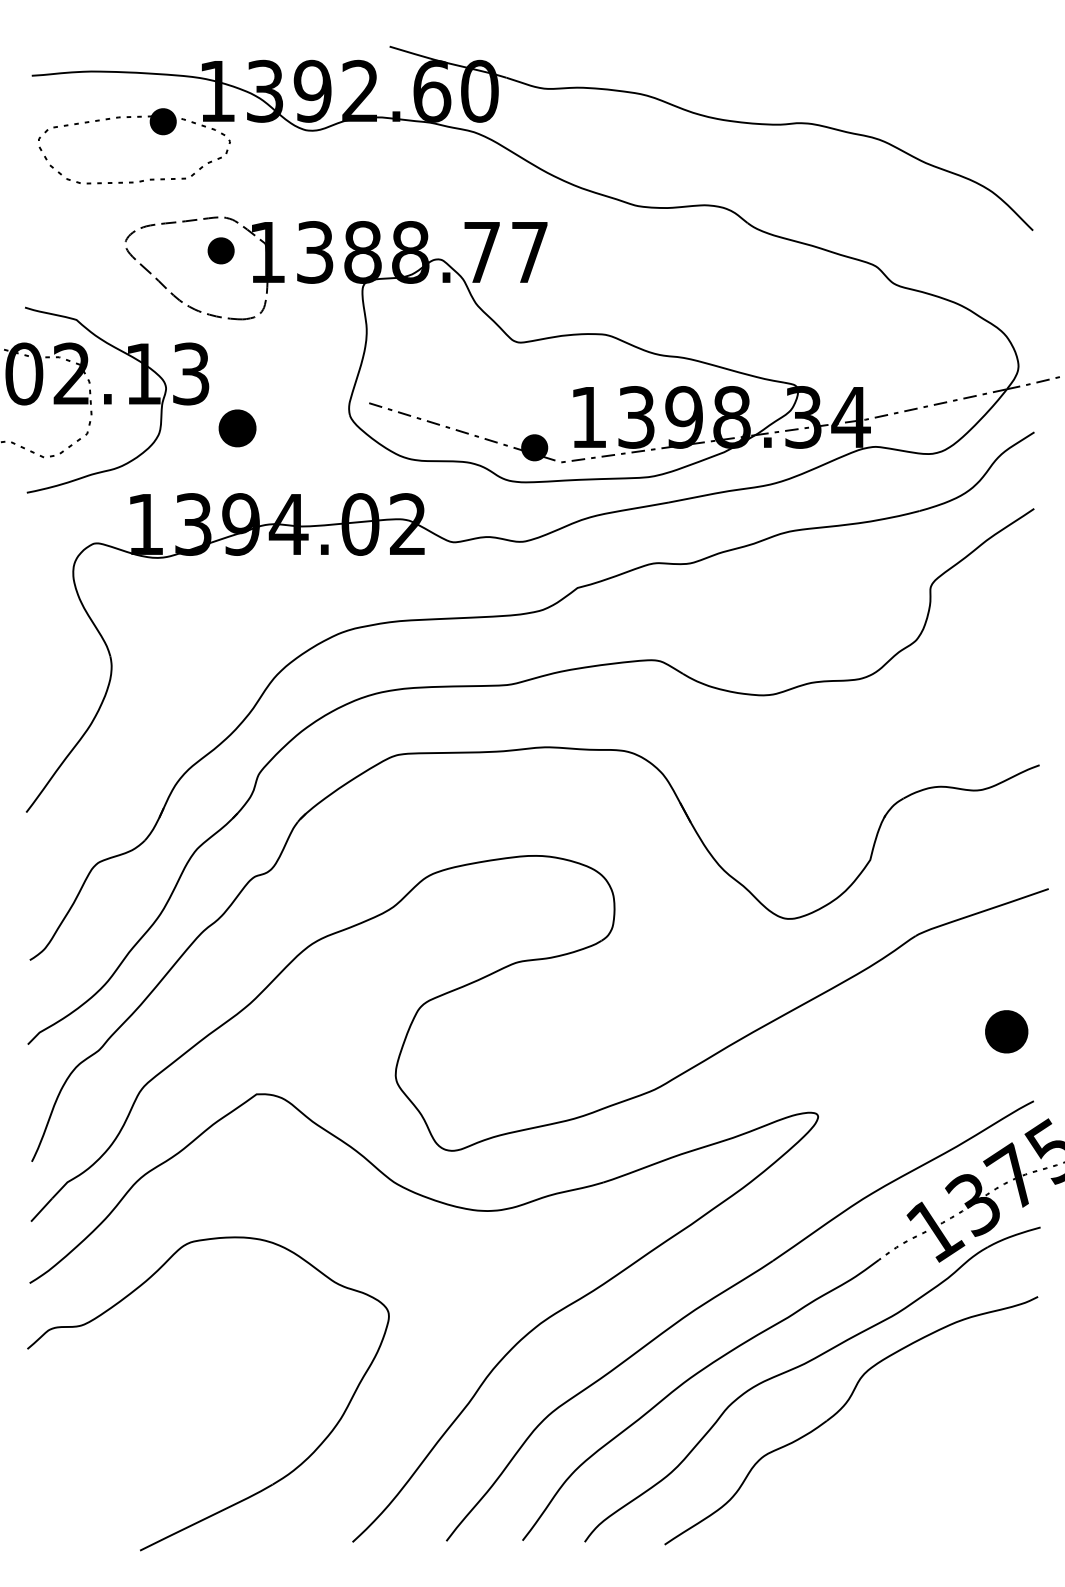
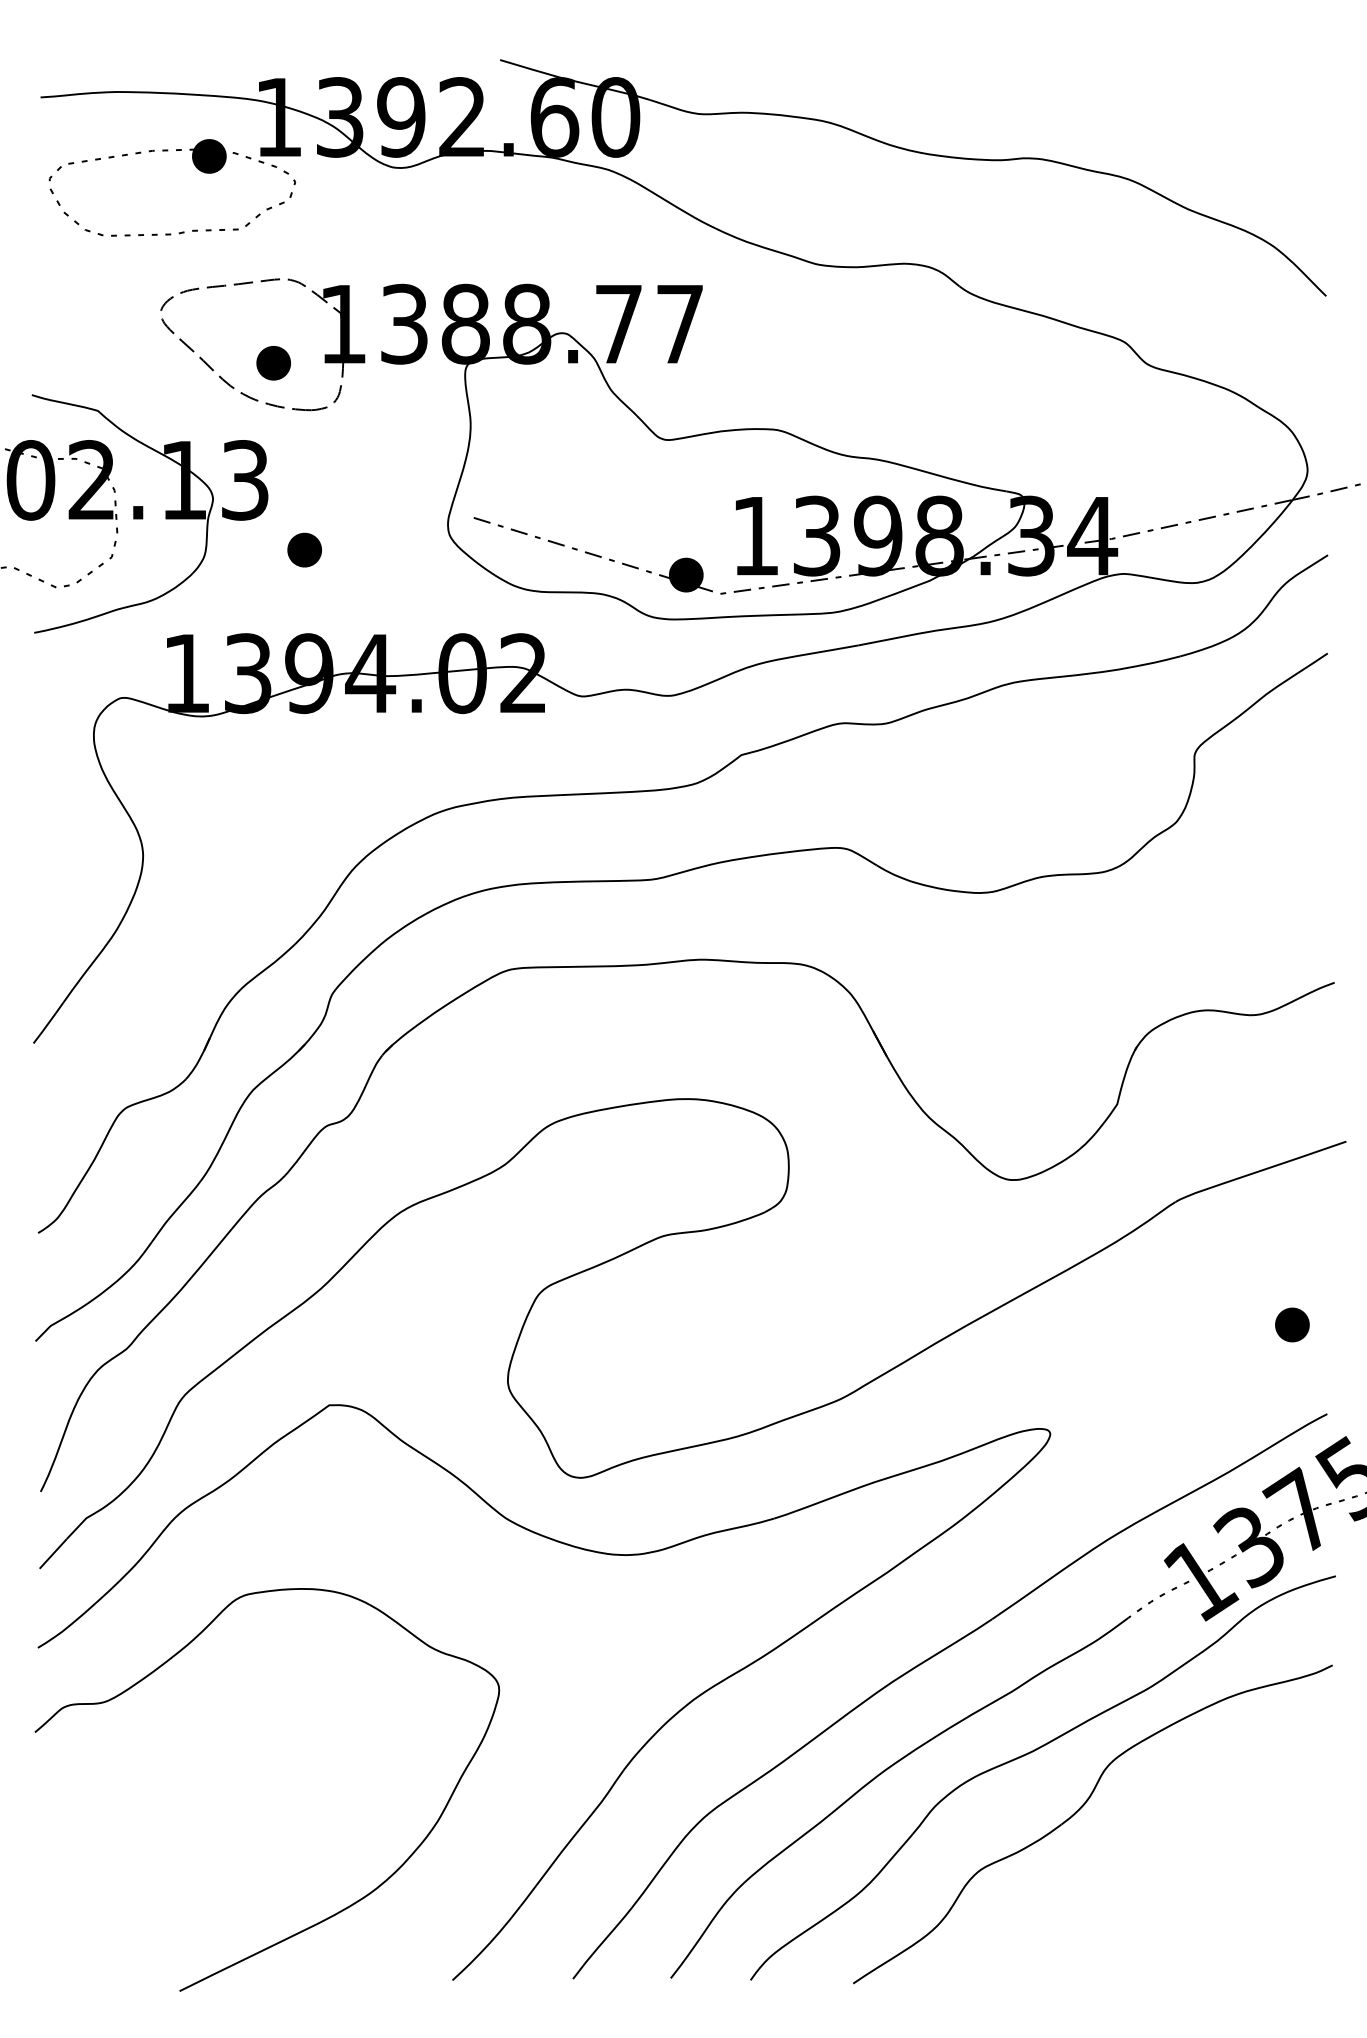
part: (220, 251) -> (273, 363), moved
part: (237, 427) -> (304, 549), size x0.71
part: (1006, 1031) -> (1292, 1324), size x0.62

